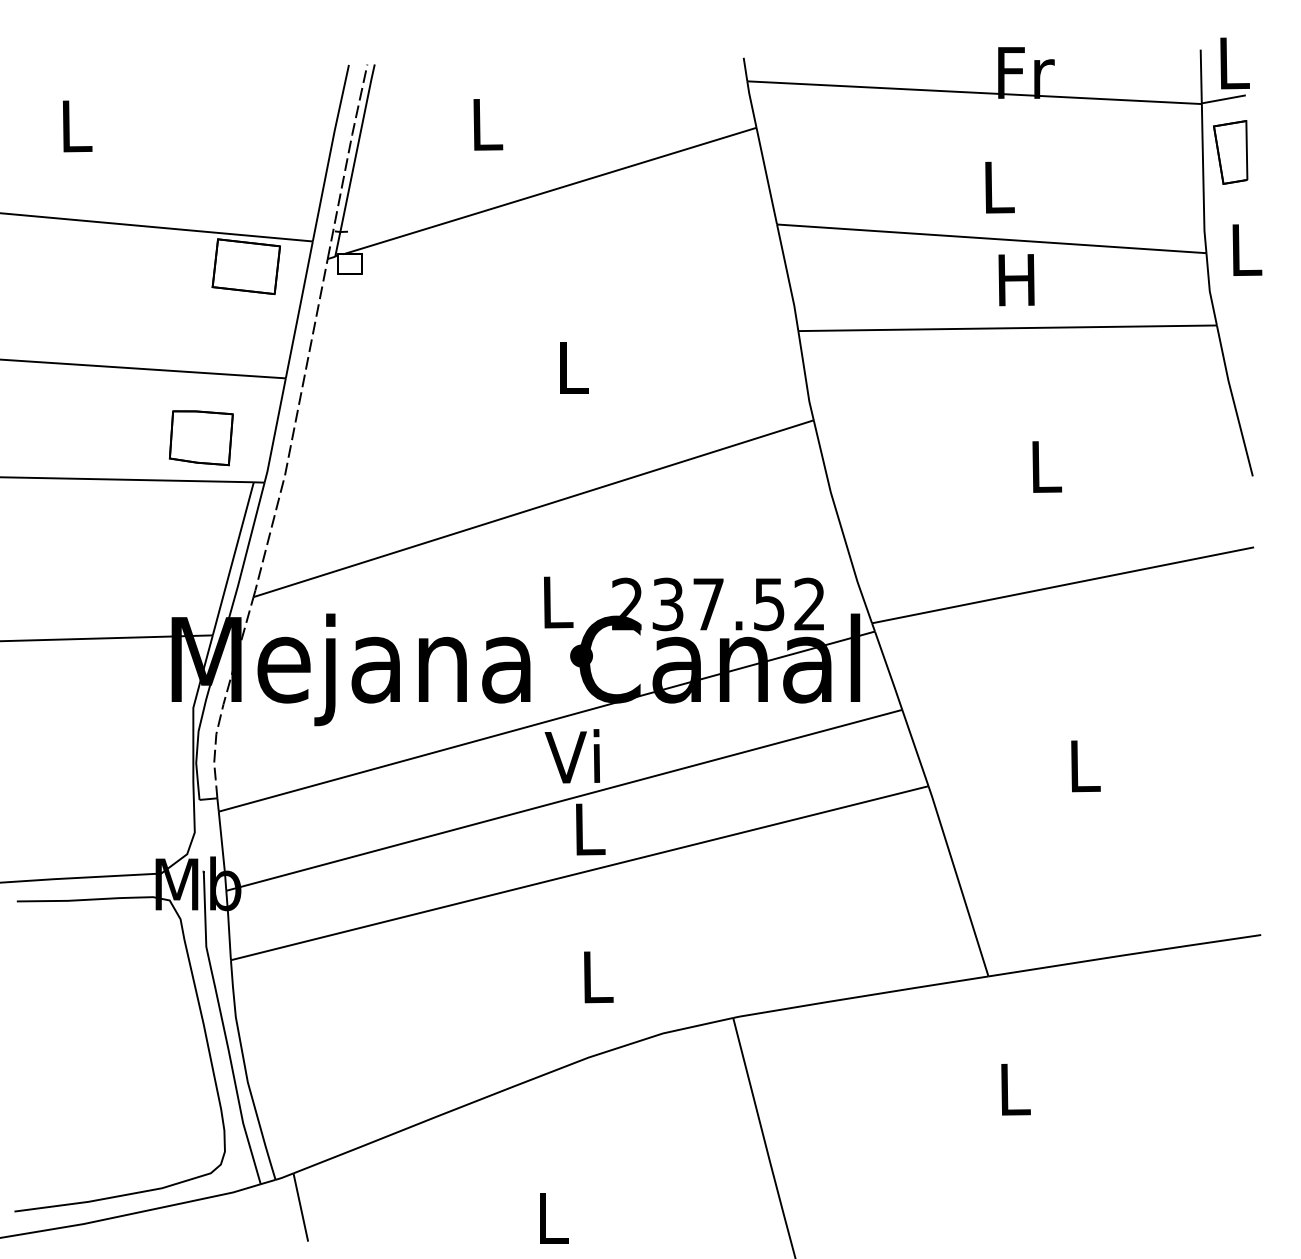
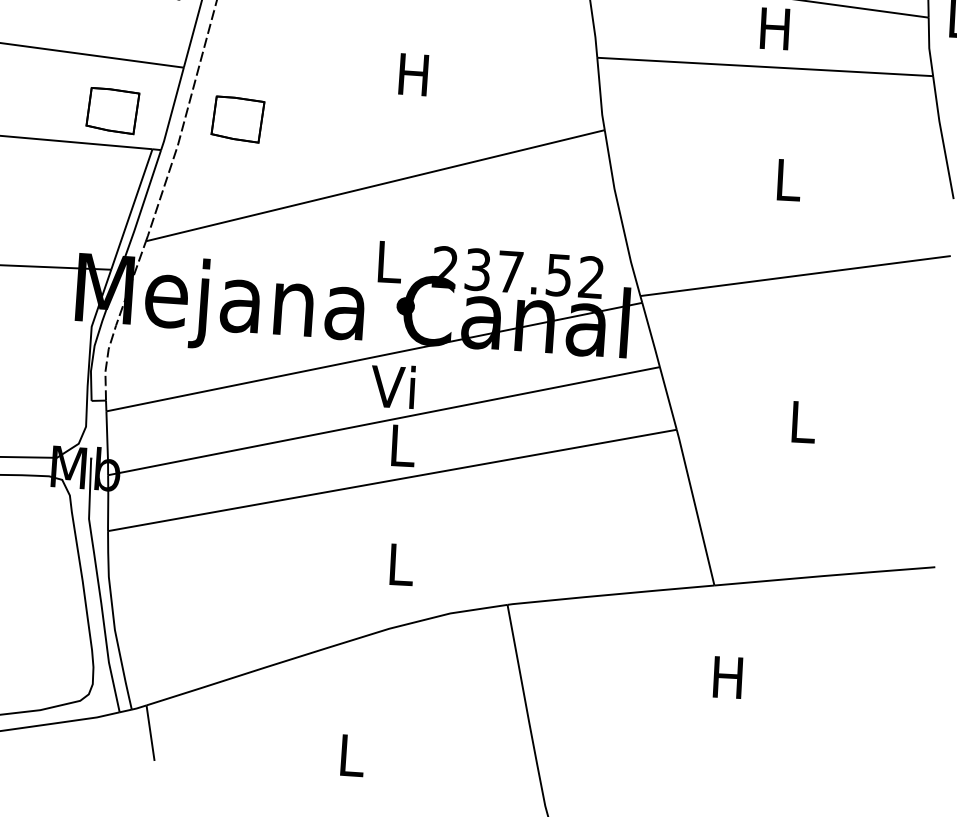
text: (571, 367) -> (413, 74), L -> H
part: (356, 438) -> (237, 119), added
text: (1013, 1089) -> (728, 677), L -> H

